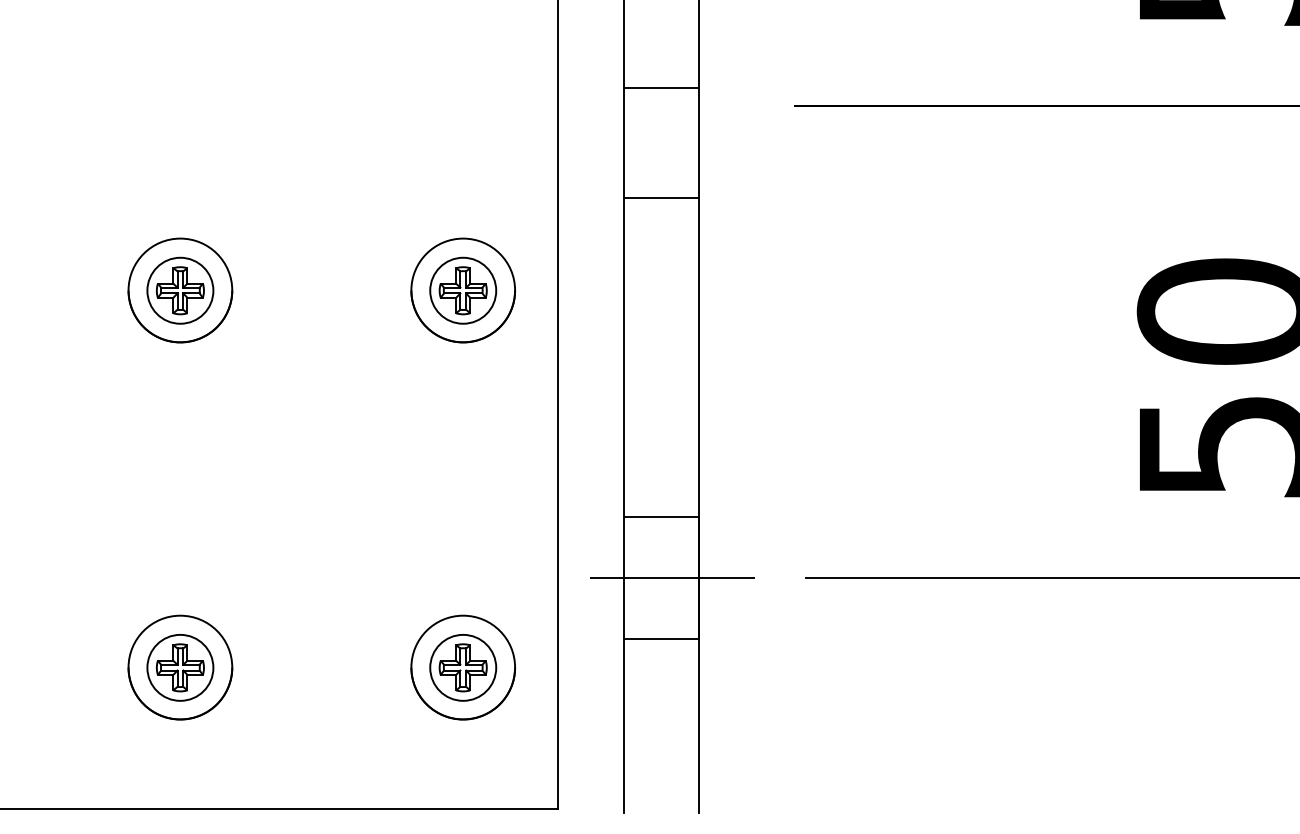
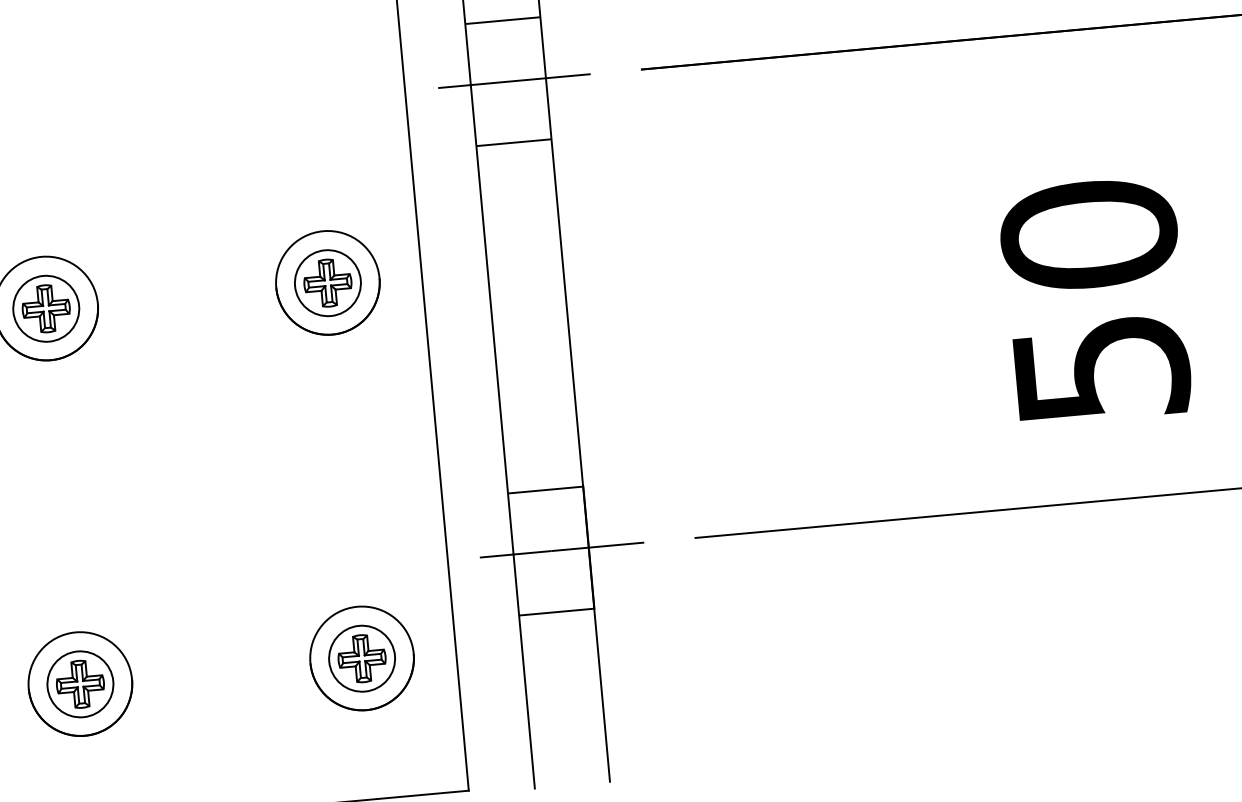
line: (661, 88) -> (503, 20), moved
line: (666, 106) -> (513, 81), added
line: (661, 197) -> (514, 142), moved

